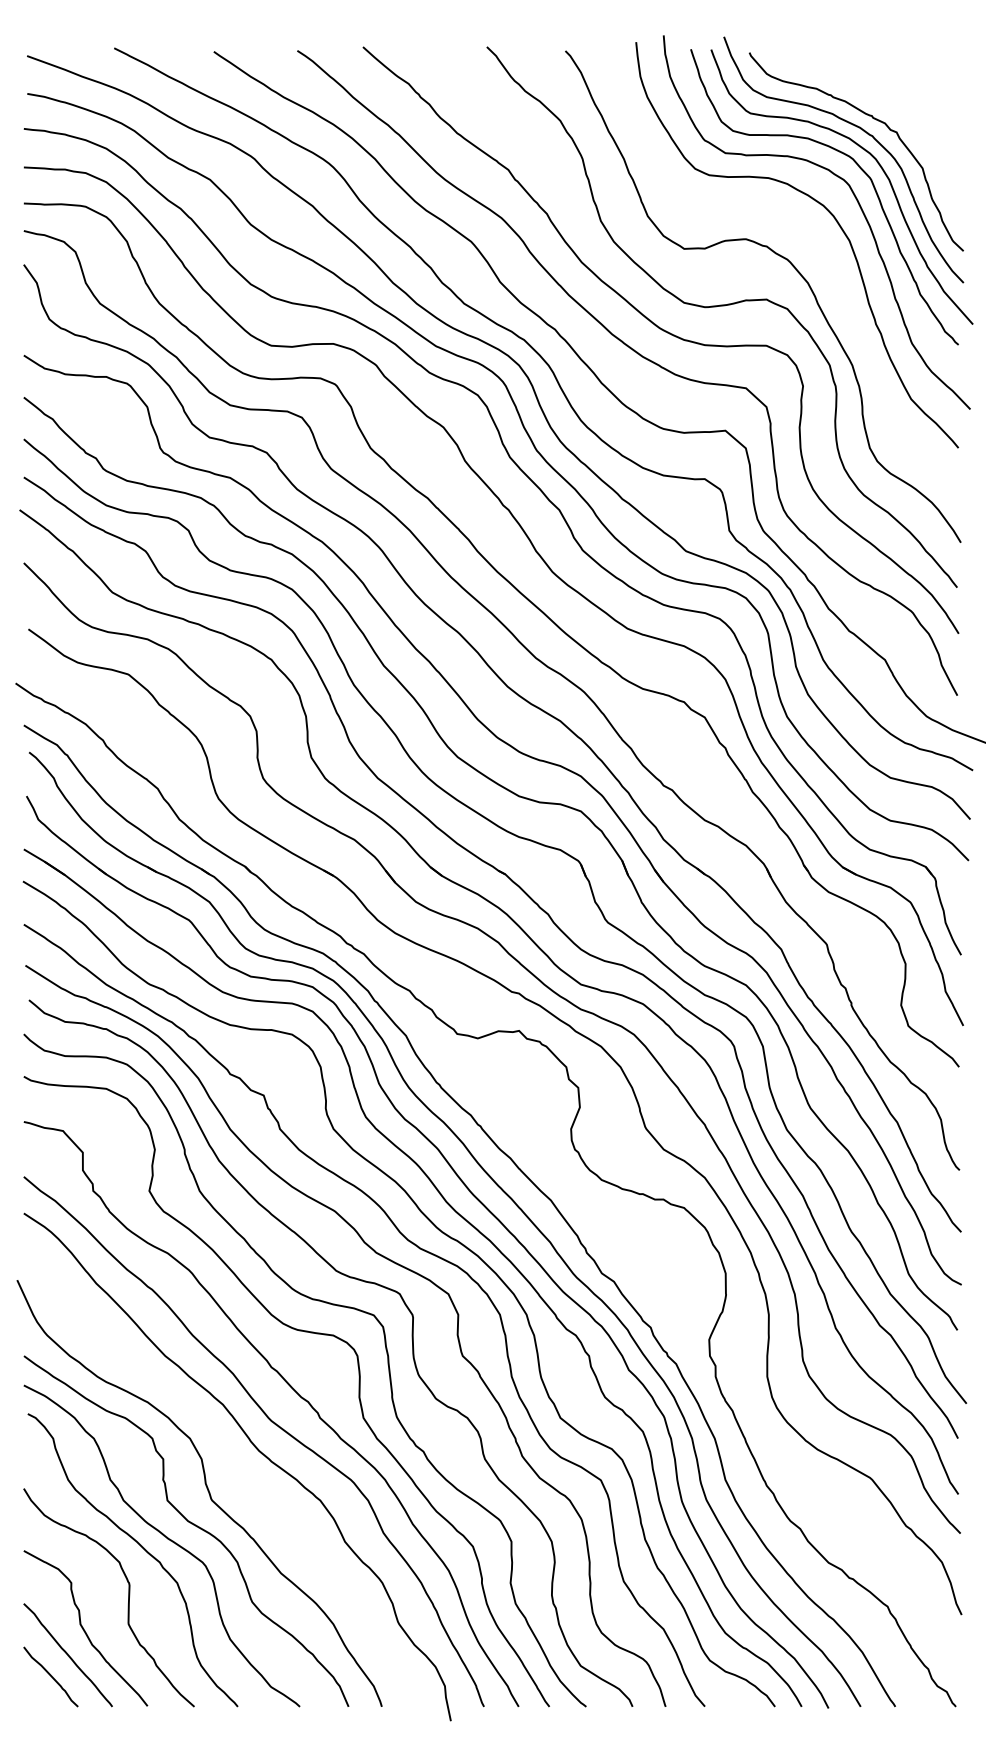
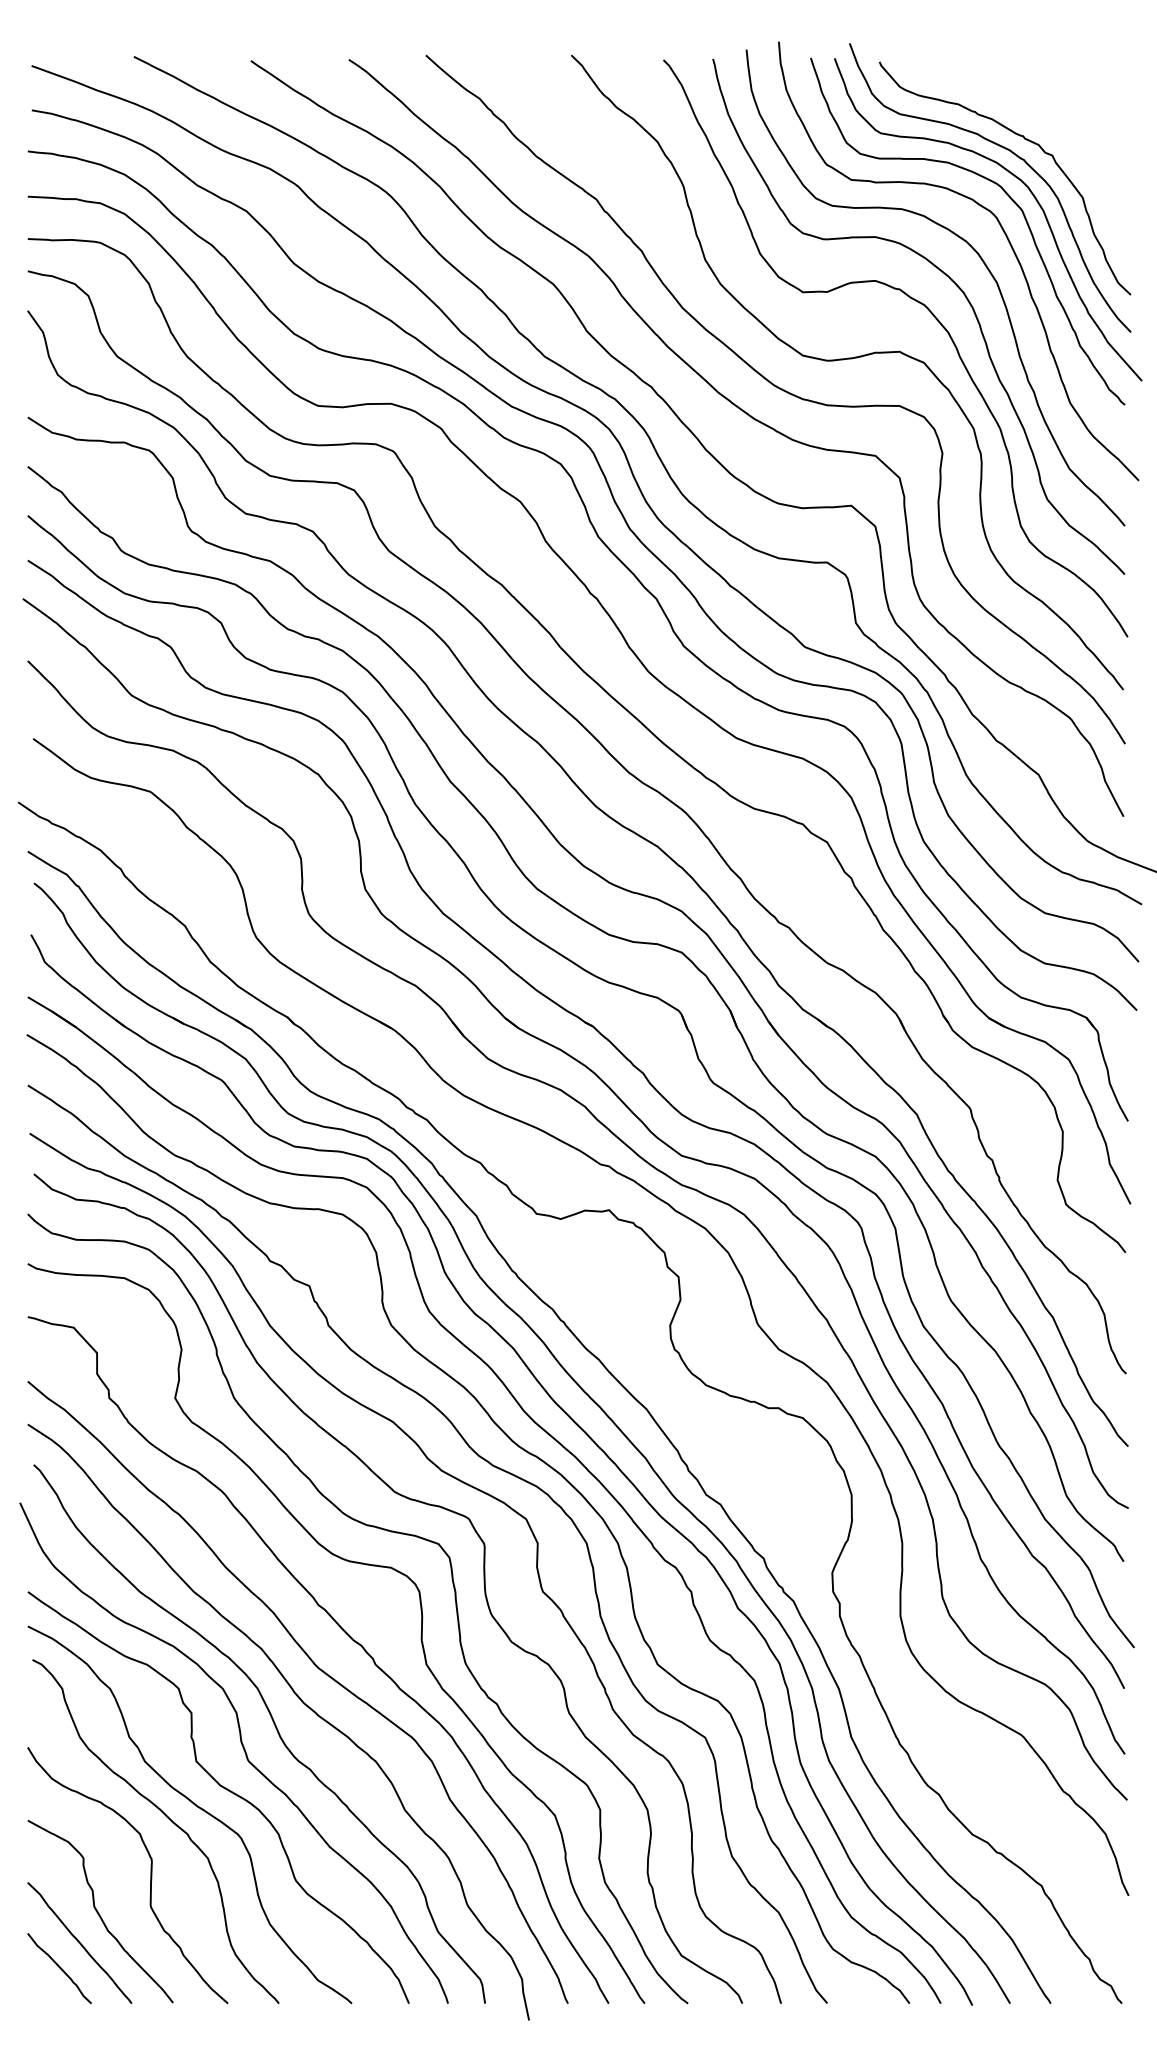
curve: (811, 240) -> (952, 282), added
curve: (234, 1472) -> (275, 1728), added

